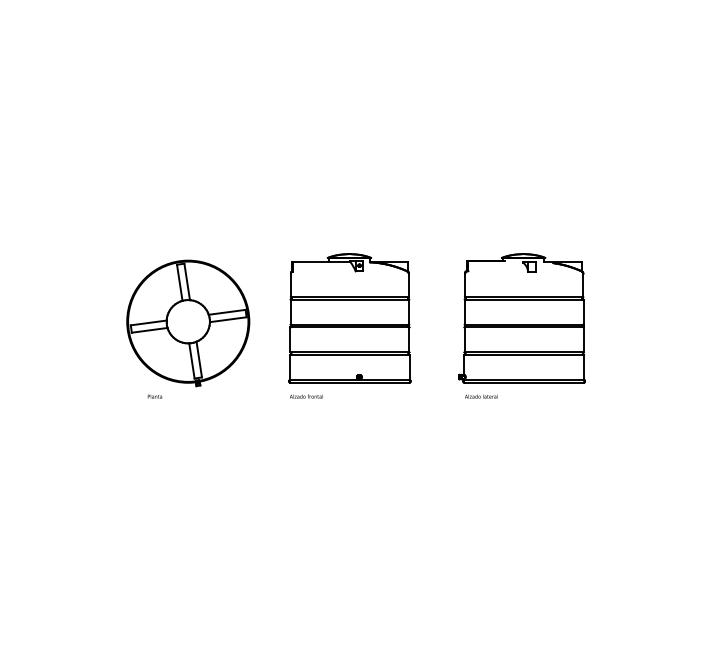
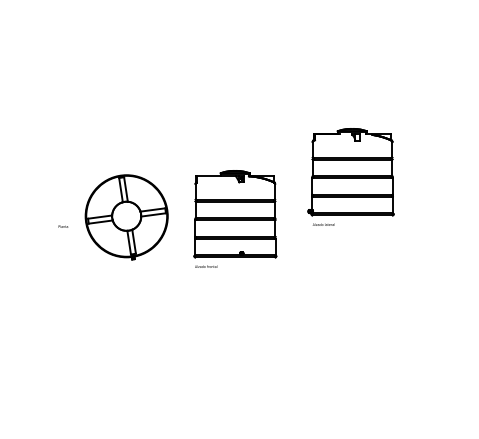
part: (521, 325) -> (350, 176), moved
text: (155, 396) -> (63, 226), moved

